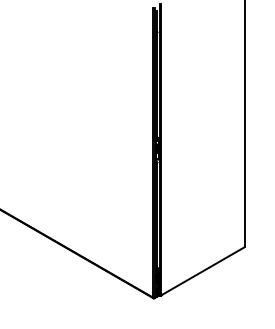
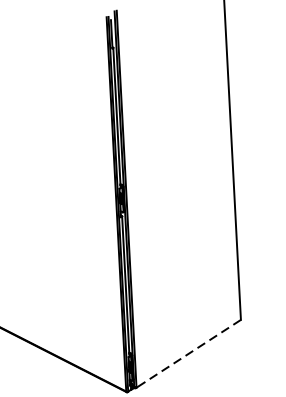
line: (203, 271) -> (189, 354), solid -> dashed

